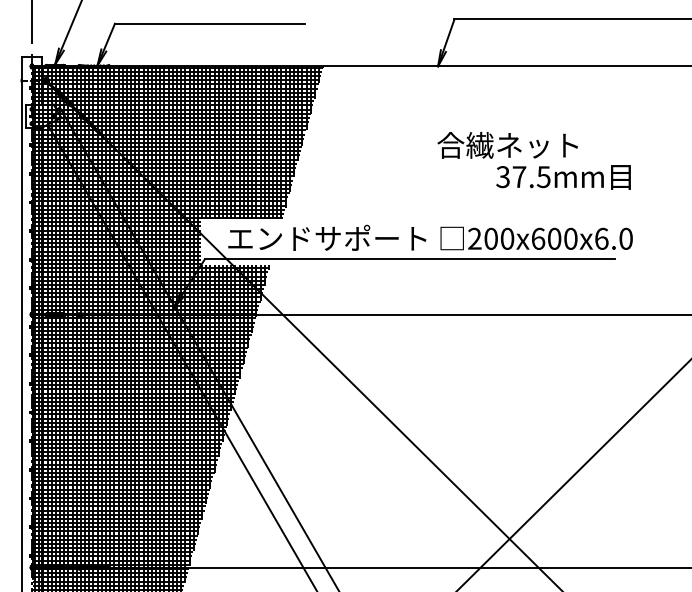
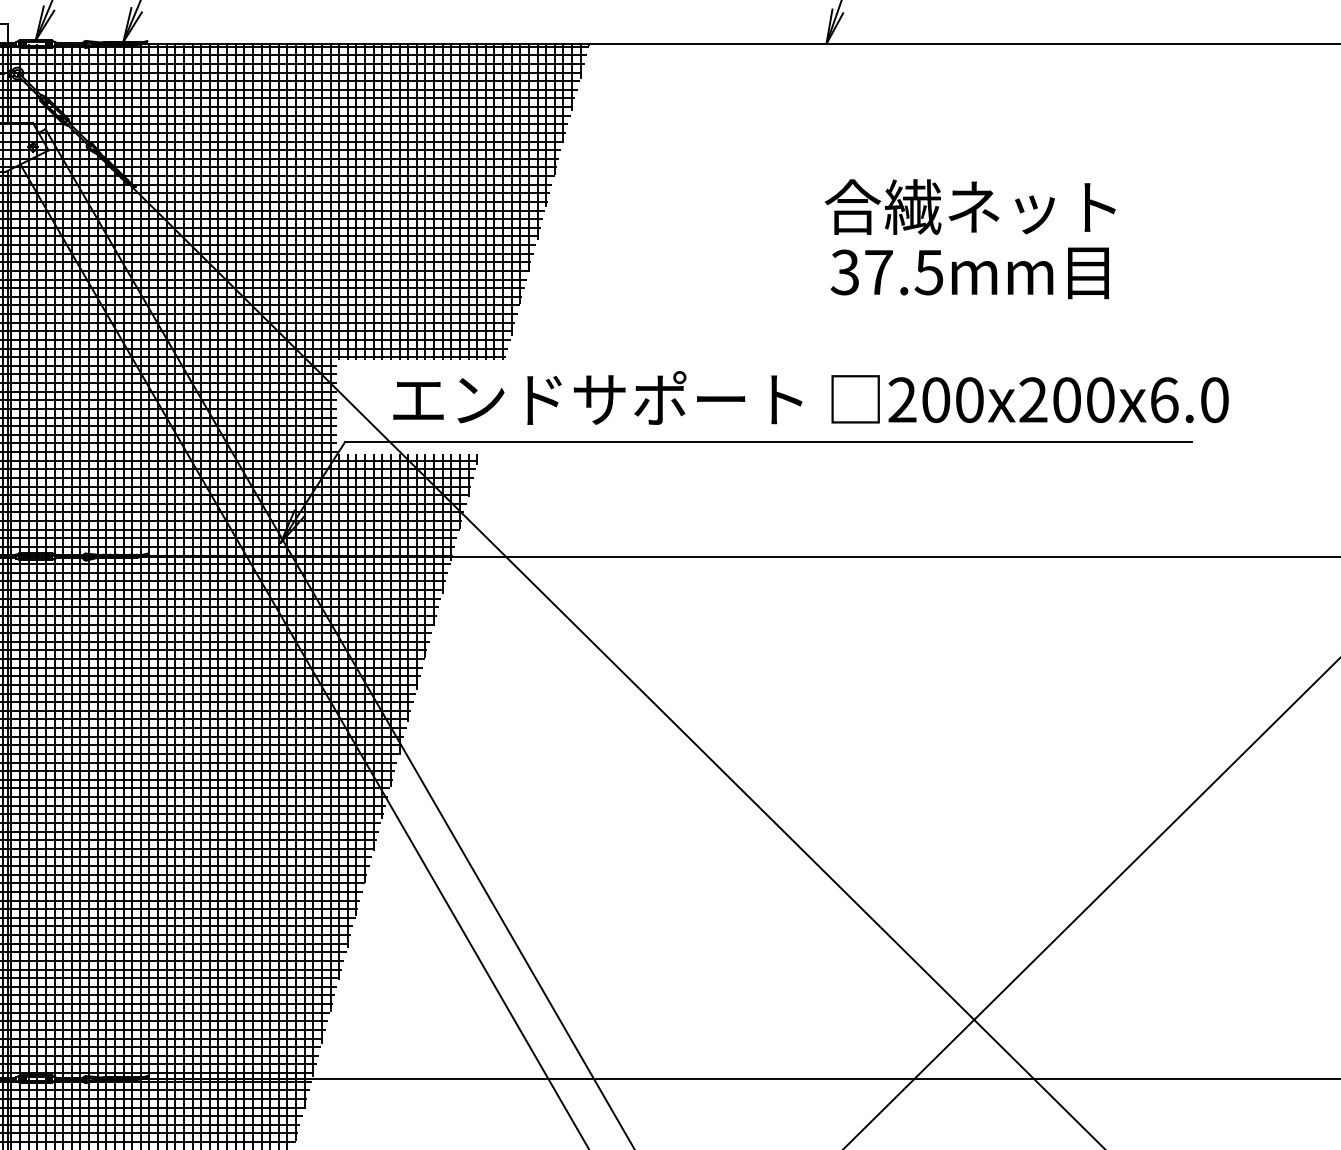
text: (563, 177) -> (969, 273), moved
text: (538, 238) -> (1033, 399), 200x600x6.0 -> 200x200x6.0

